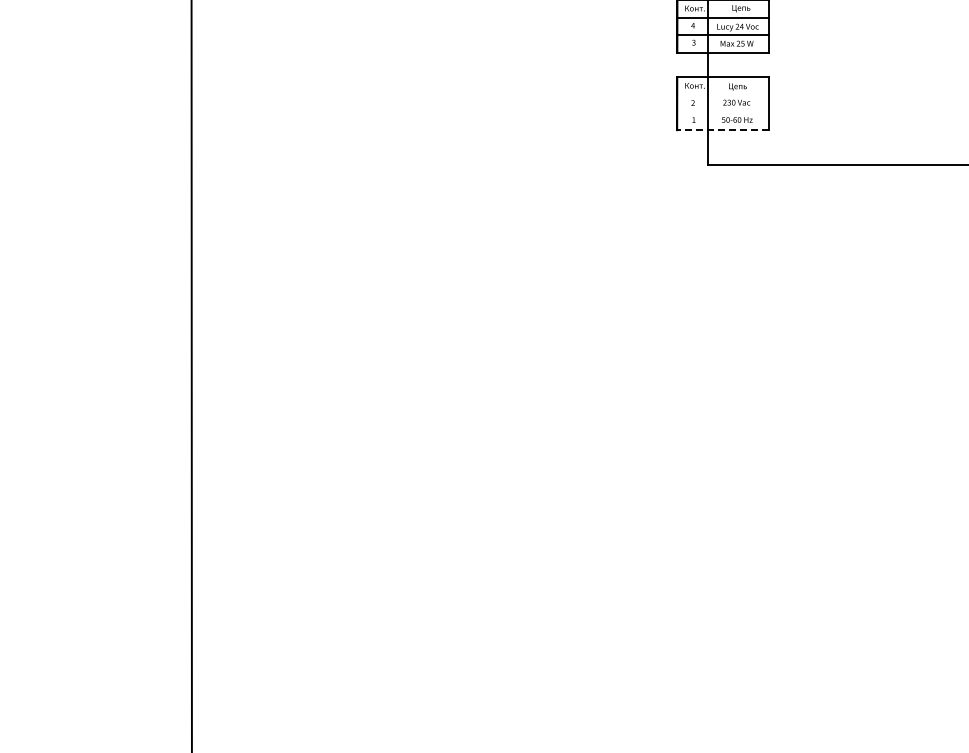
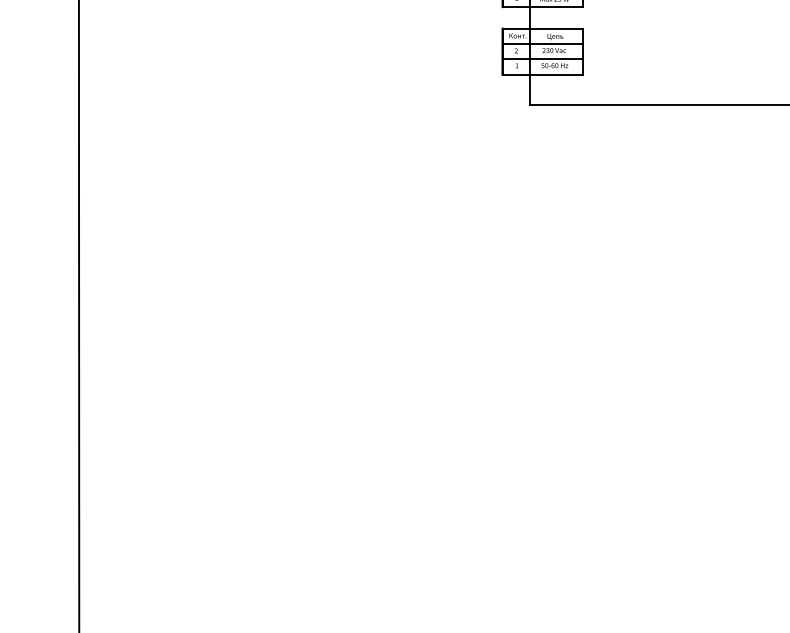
line: (723, 94) -> (542, 43), added
line: (723, 112) -> (542, 59), added
line: (723, 130) -> (542, 74), dashed -> solid

